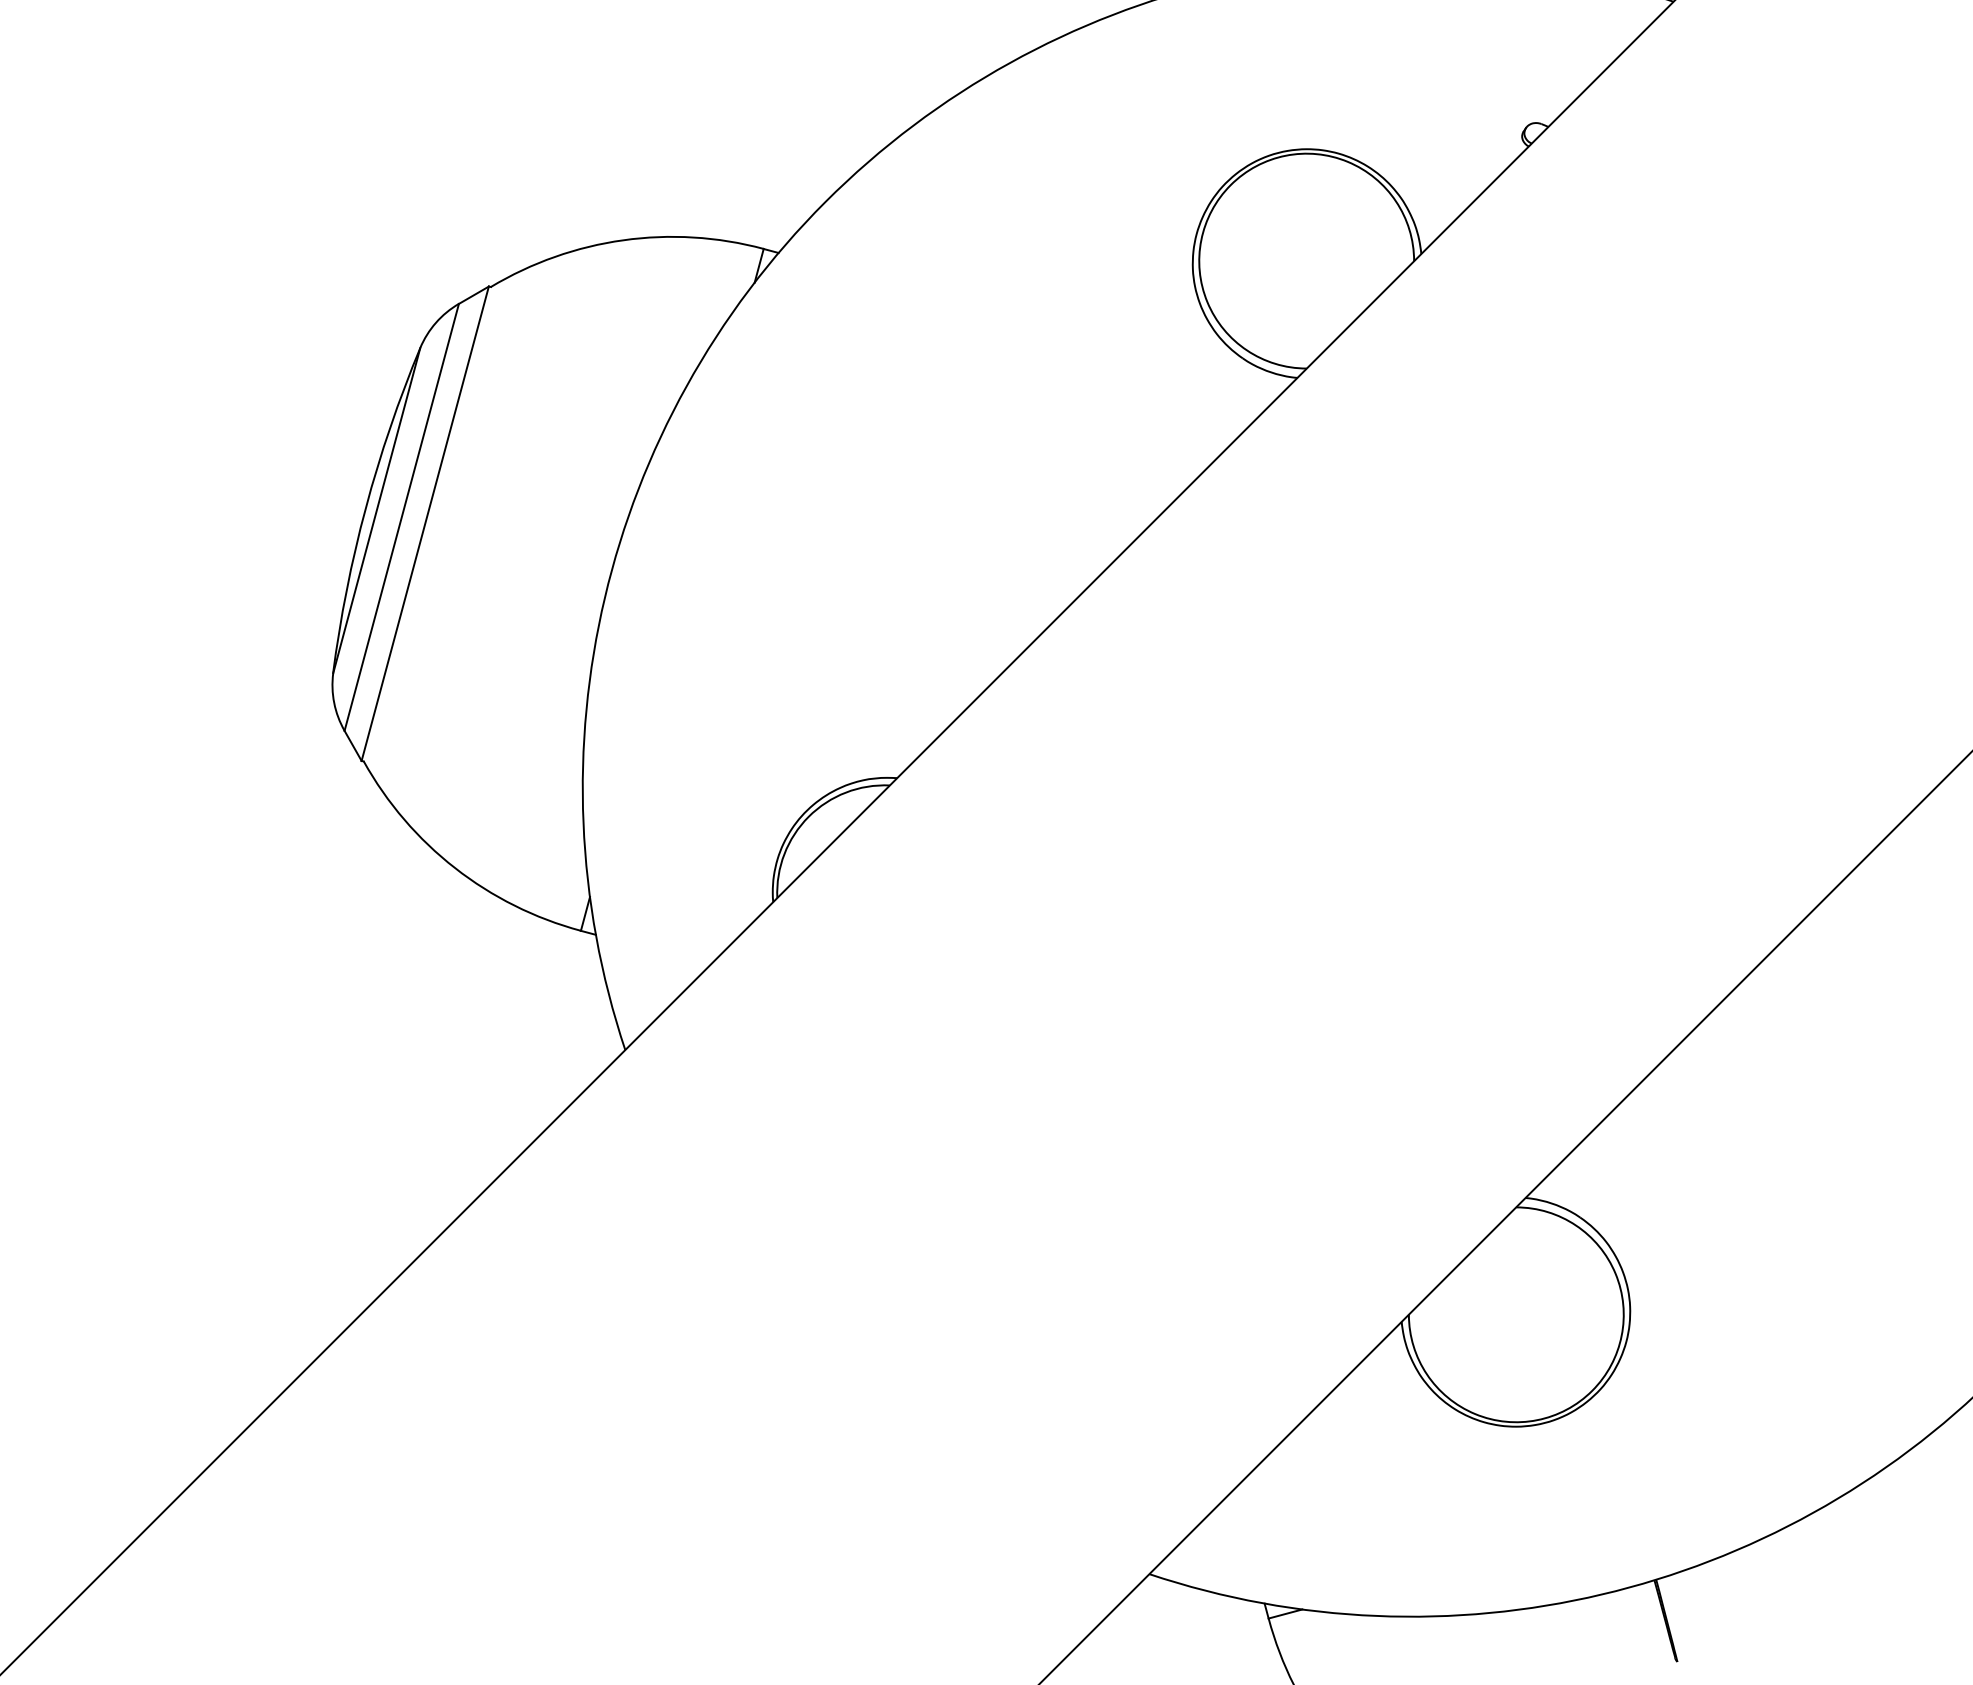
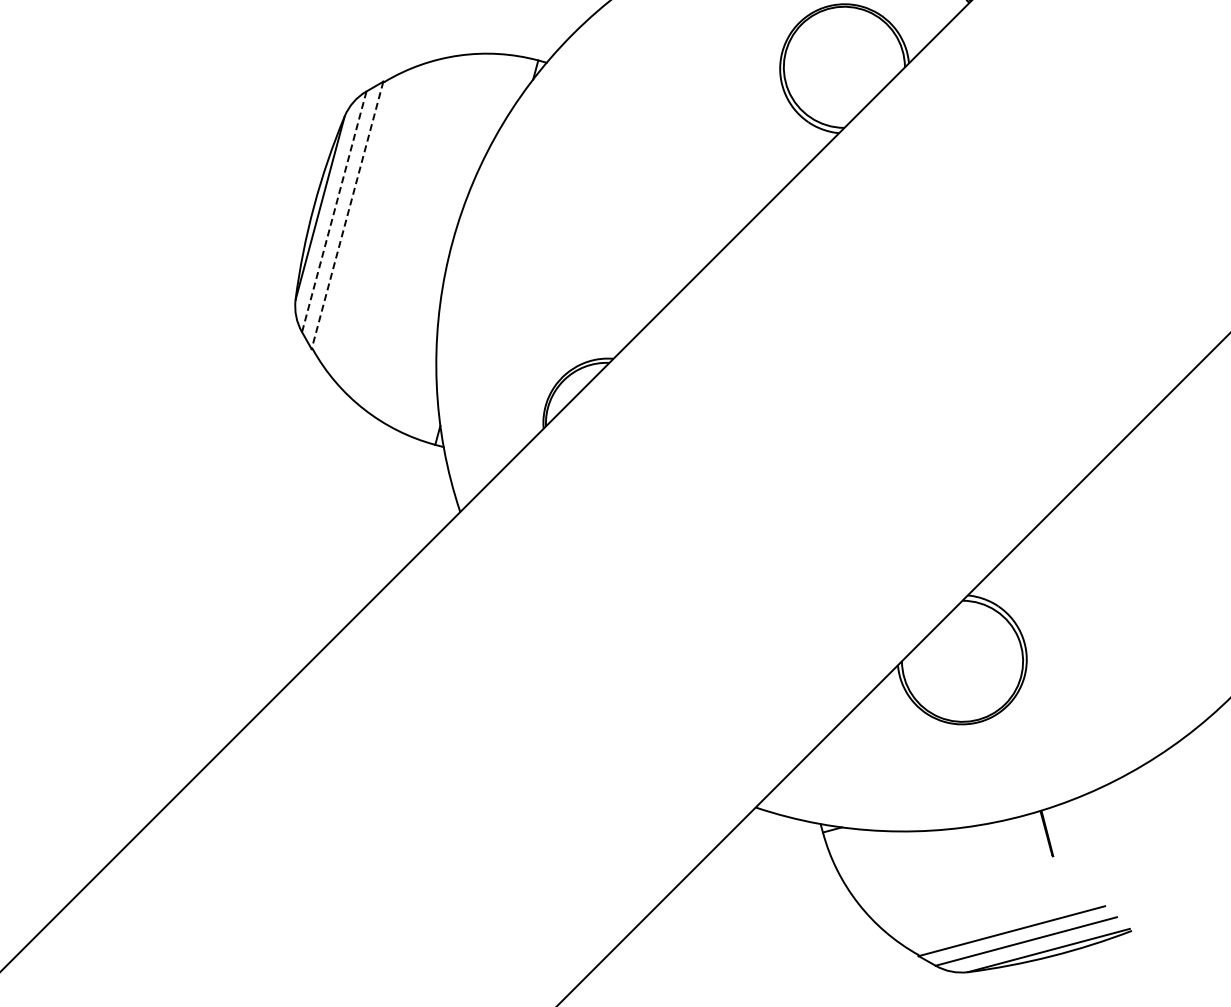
line: (402, 516) -> (334, 211), solid -> dashed
line: (425, 523) -> (347, 215), solid -> dashed

